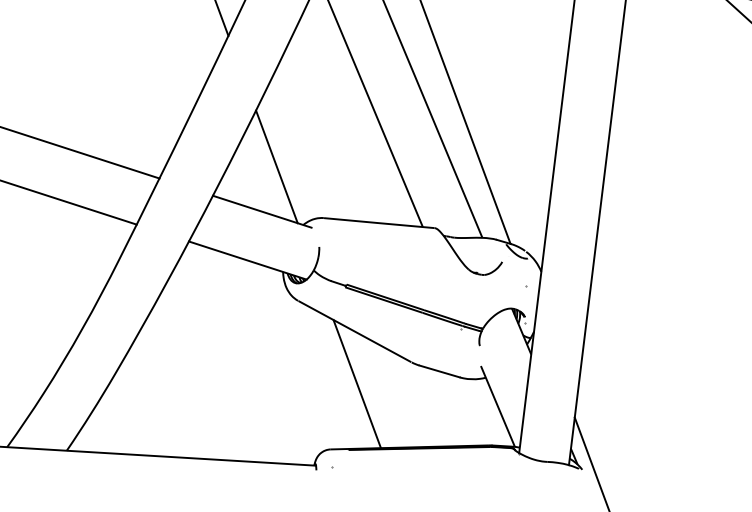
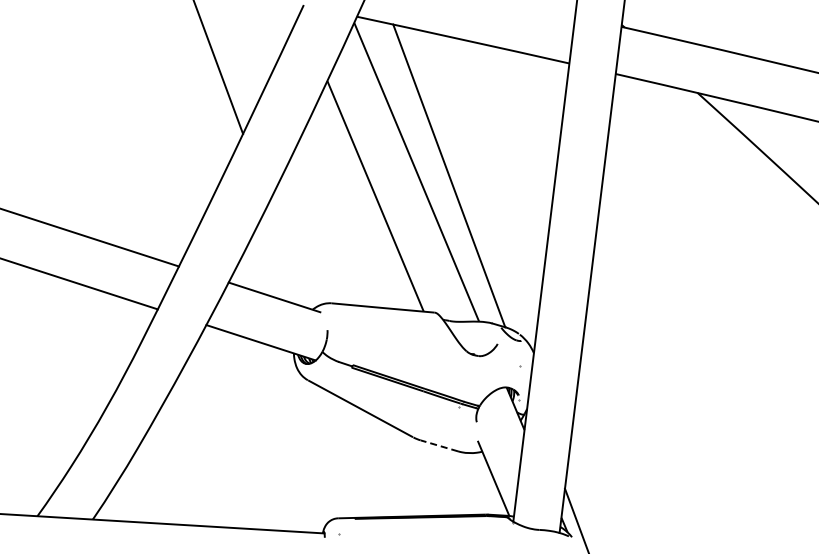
line: (276, 166) -> (287, 255), removed
line: (438, 371) -> (438, 445), solid -> dashed
line: (356, 383) -> (362, 457), removed

